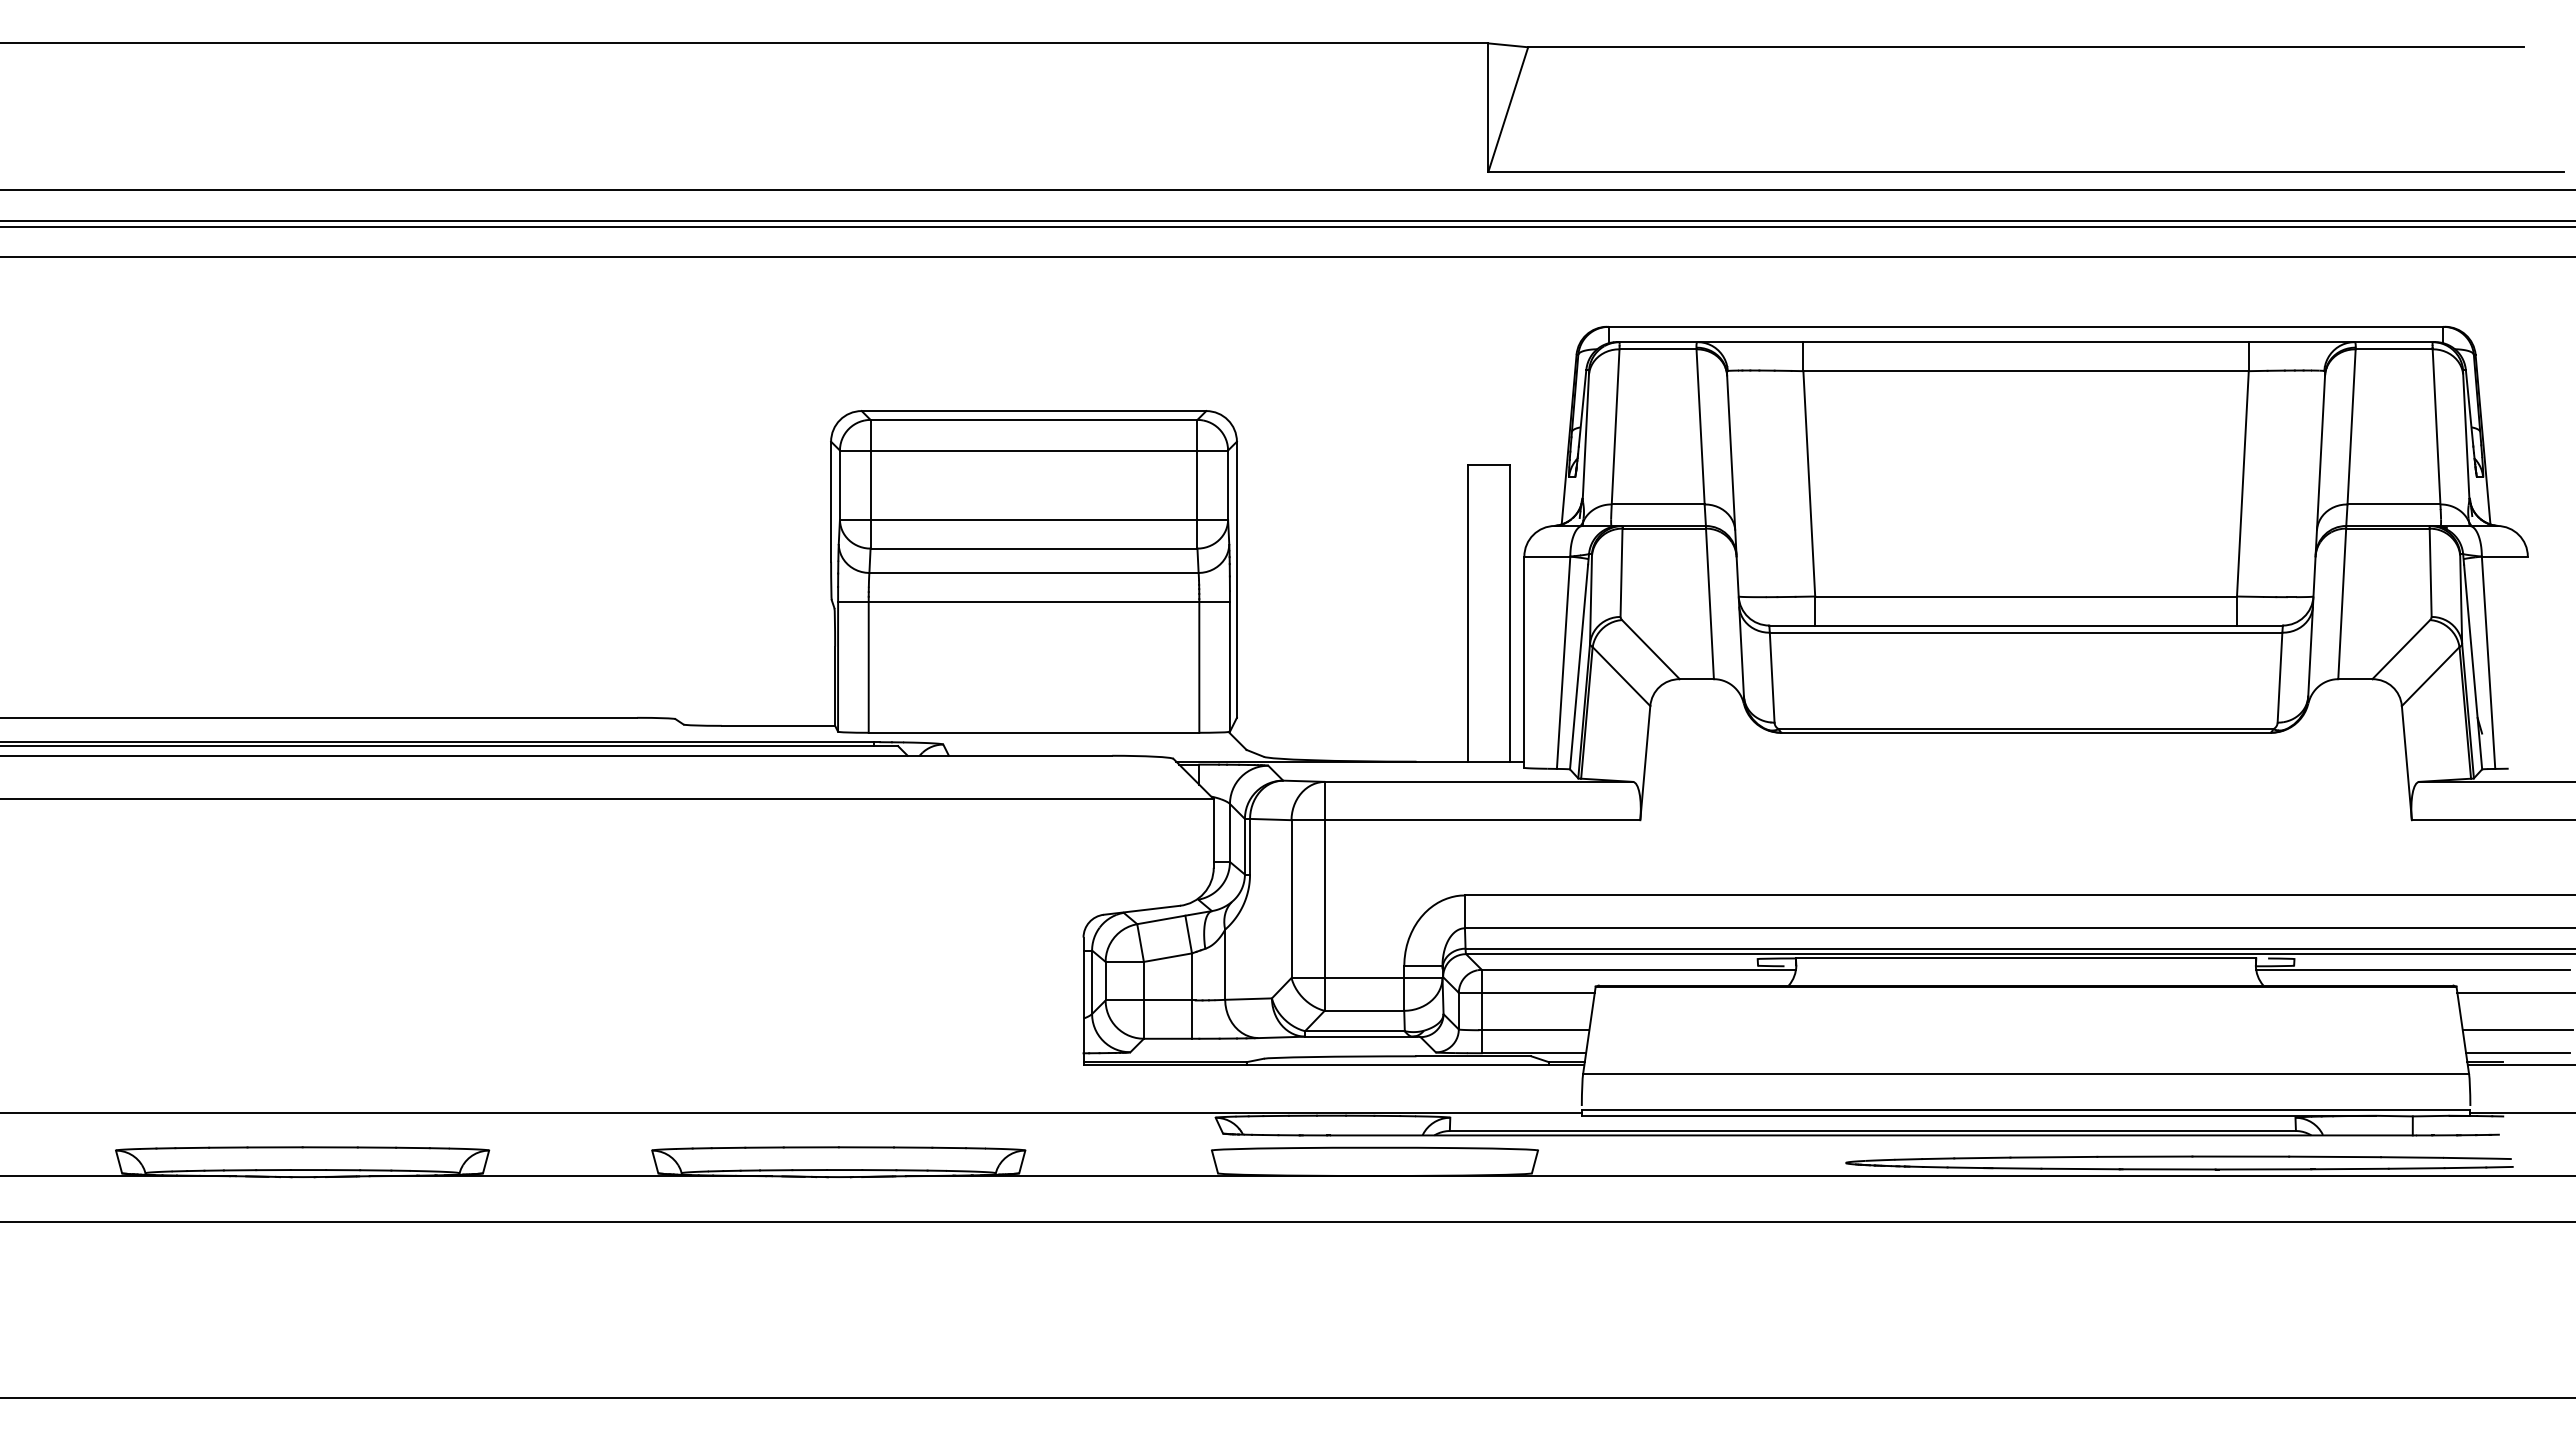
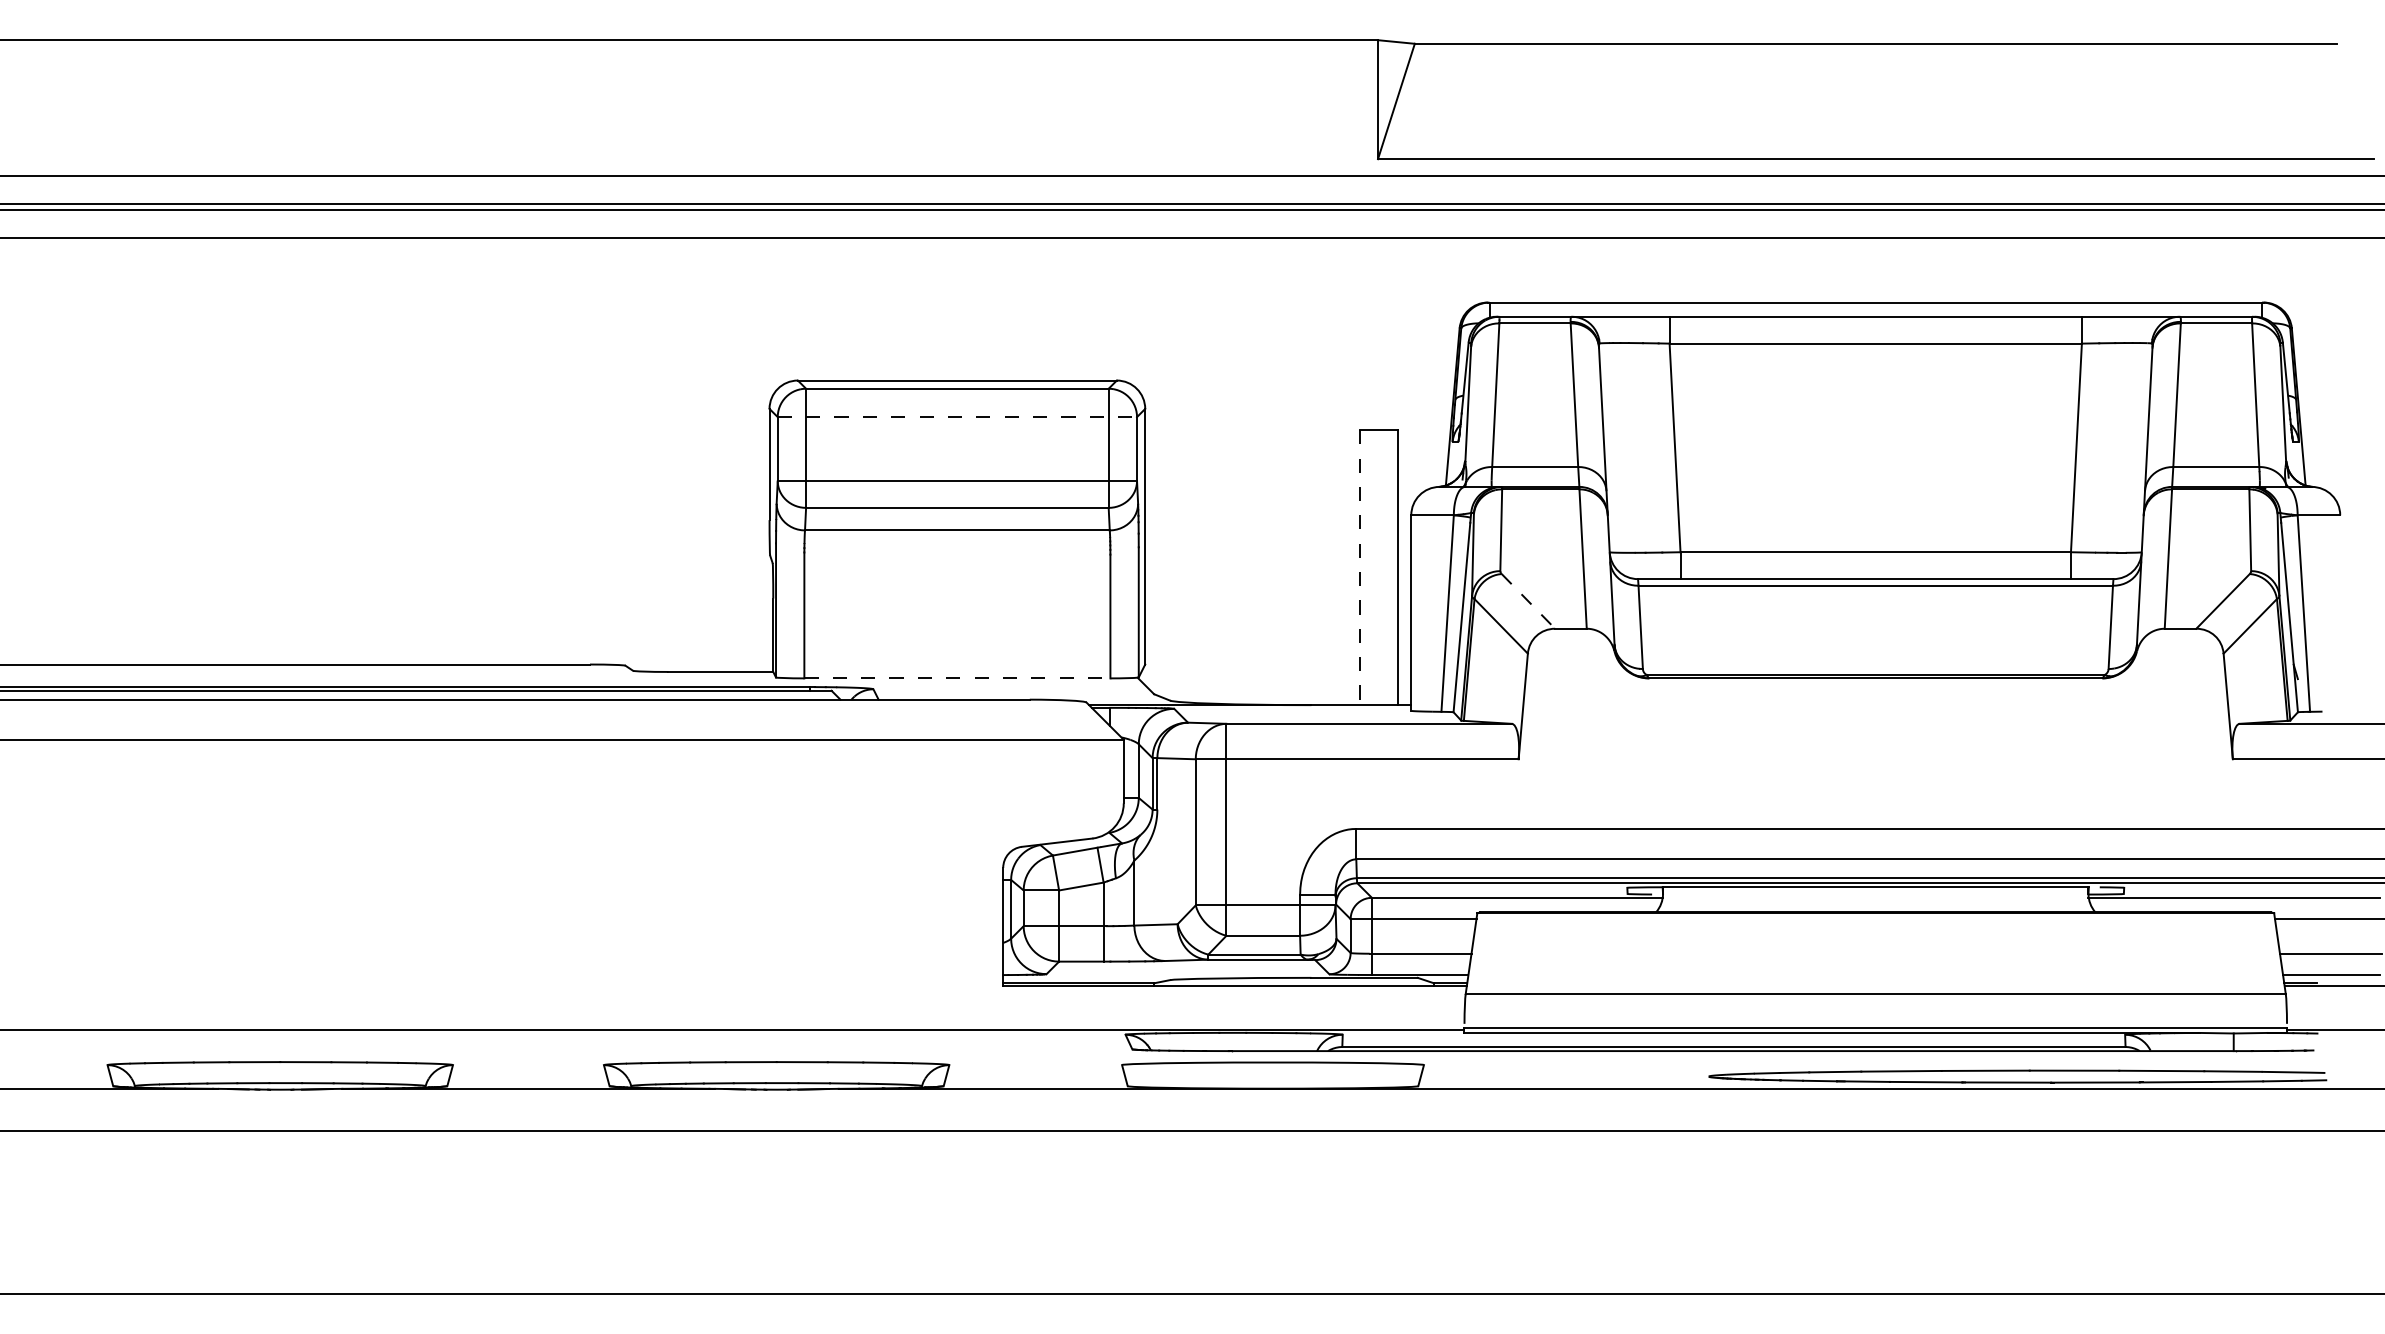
line: (1034, 450) -> (957, 417), solid -> dashed
line: (1033, 601) -> (956, 556), removed
line: (1468, 613) -> (1359, 567), solid -> dashed
line: (1651, 649) -> (1528, 601), solid -> dashed
line: (1034, 732) -> (957, 678), solid -> dashed

